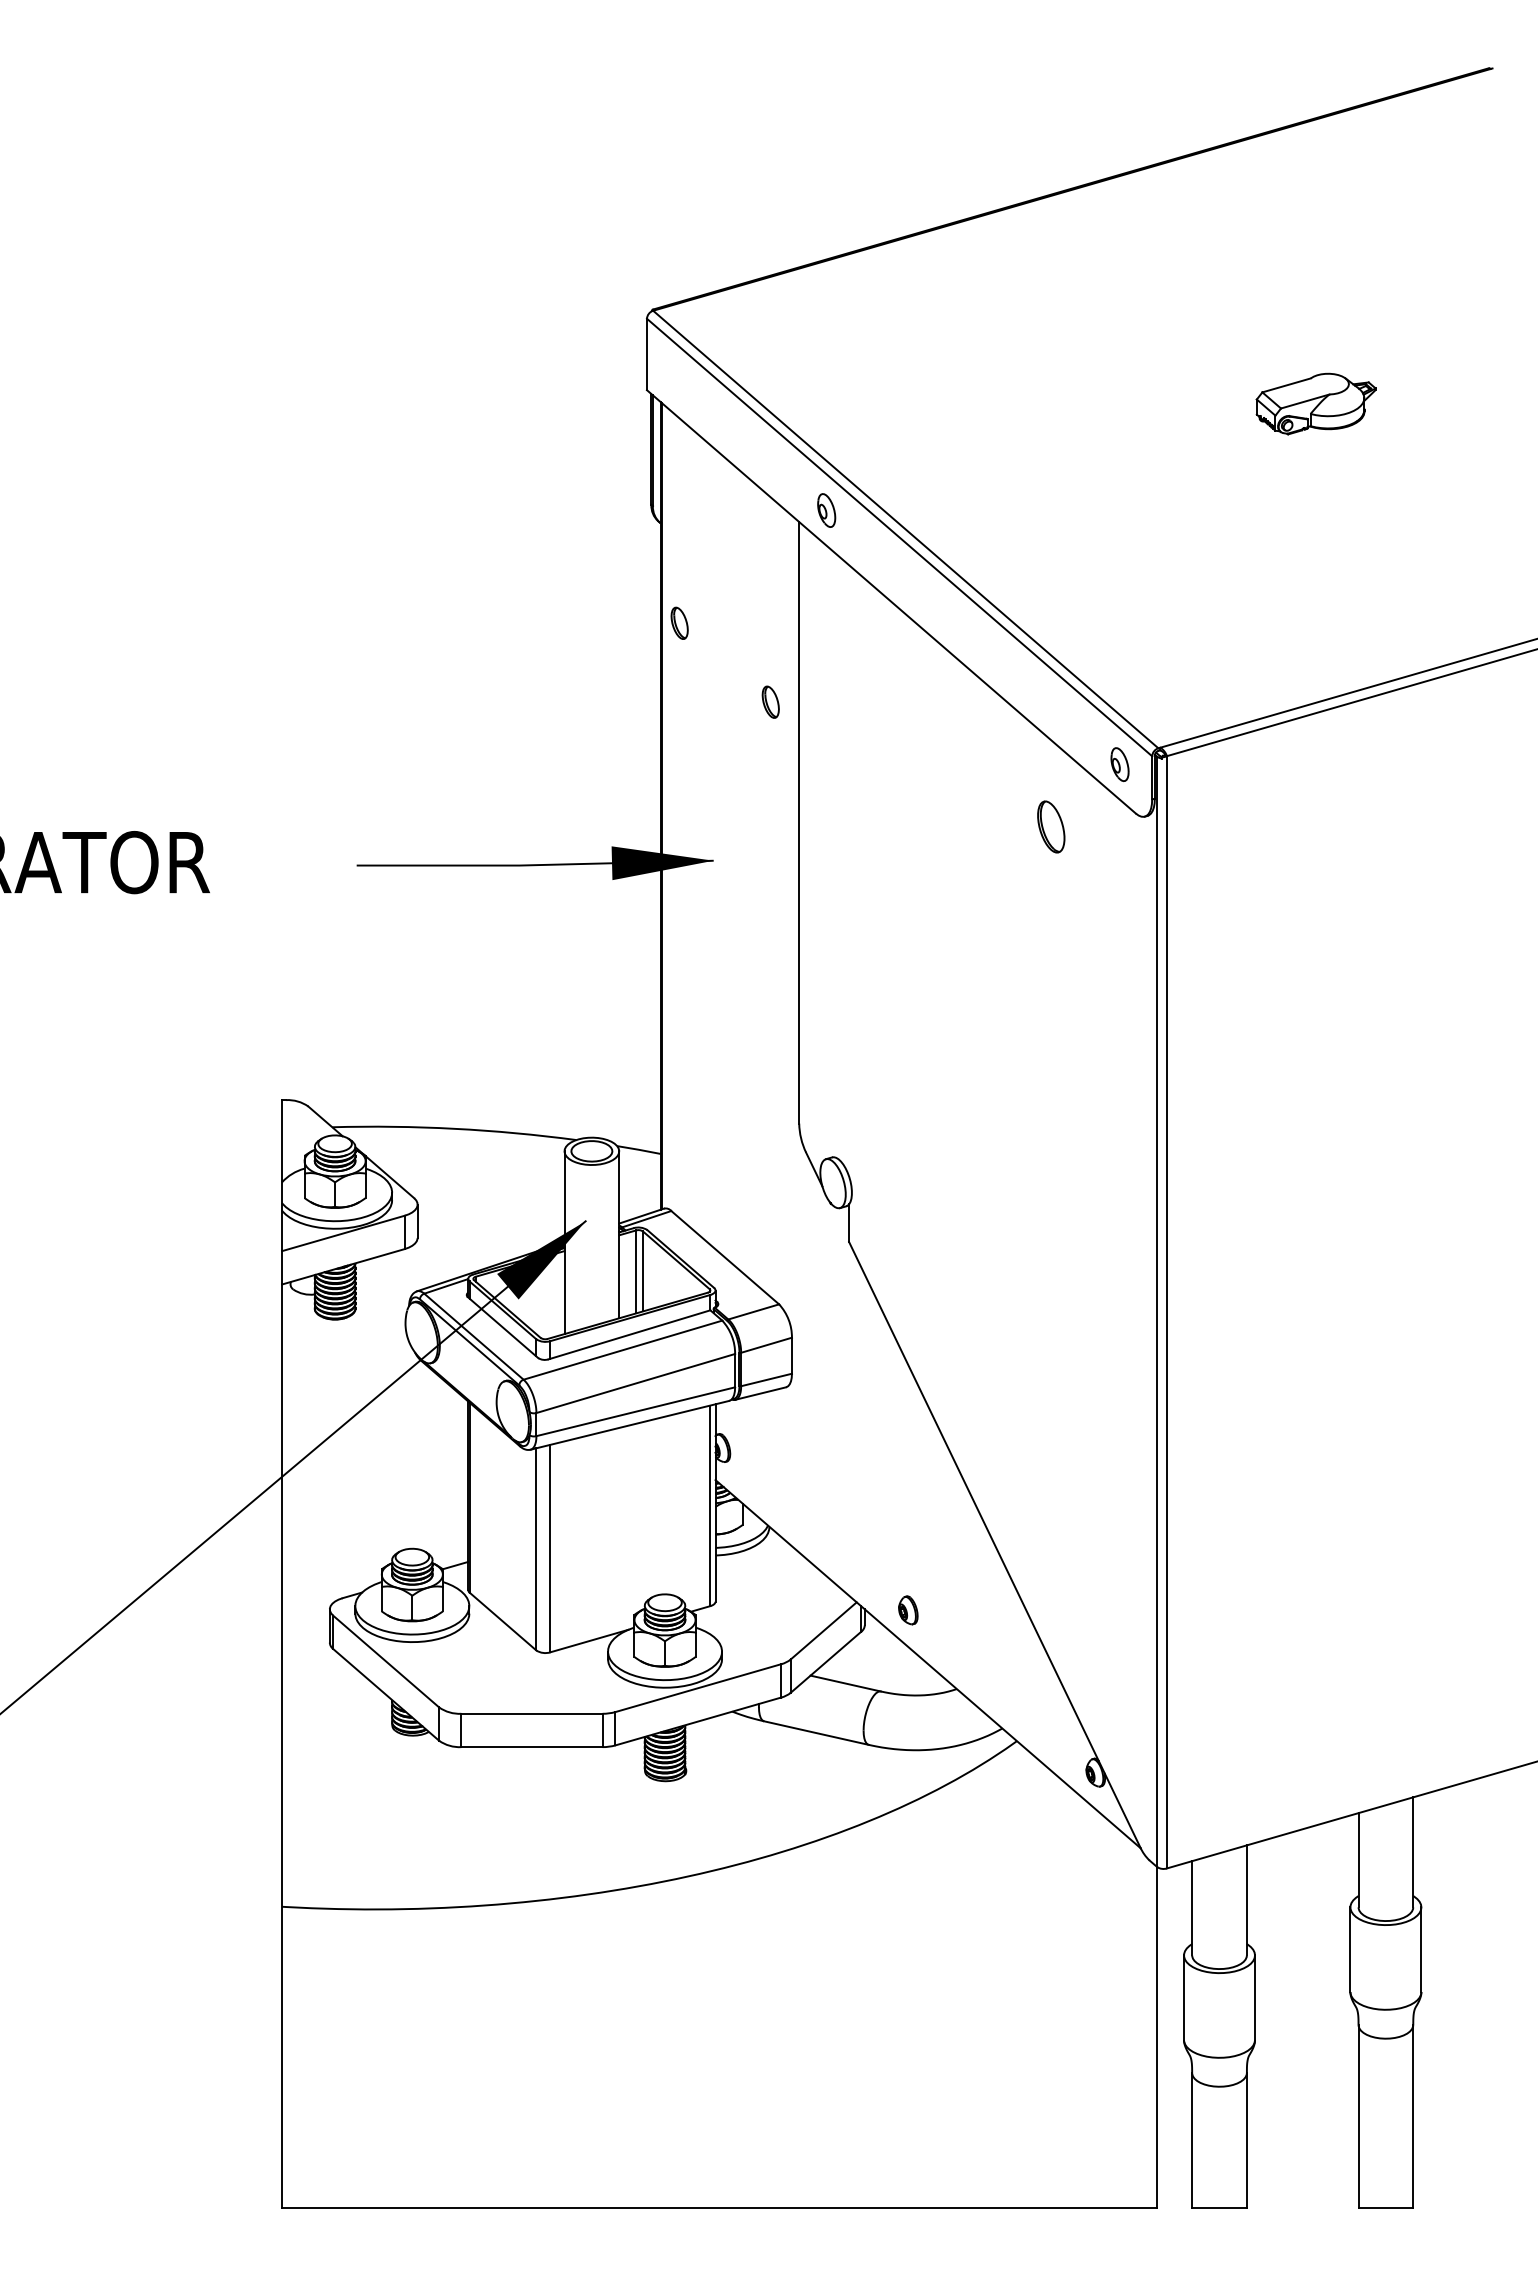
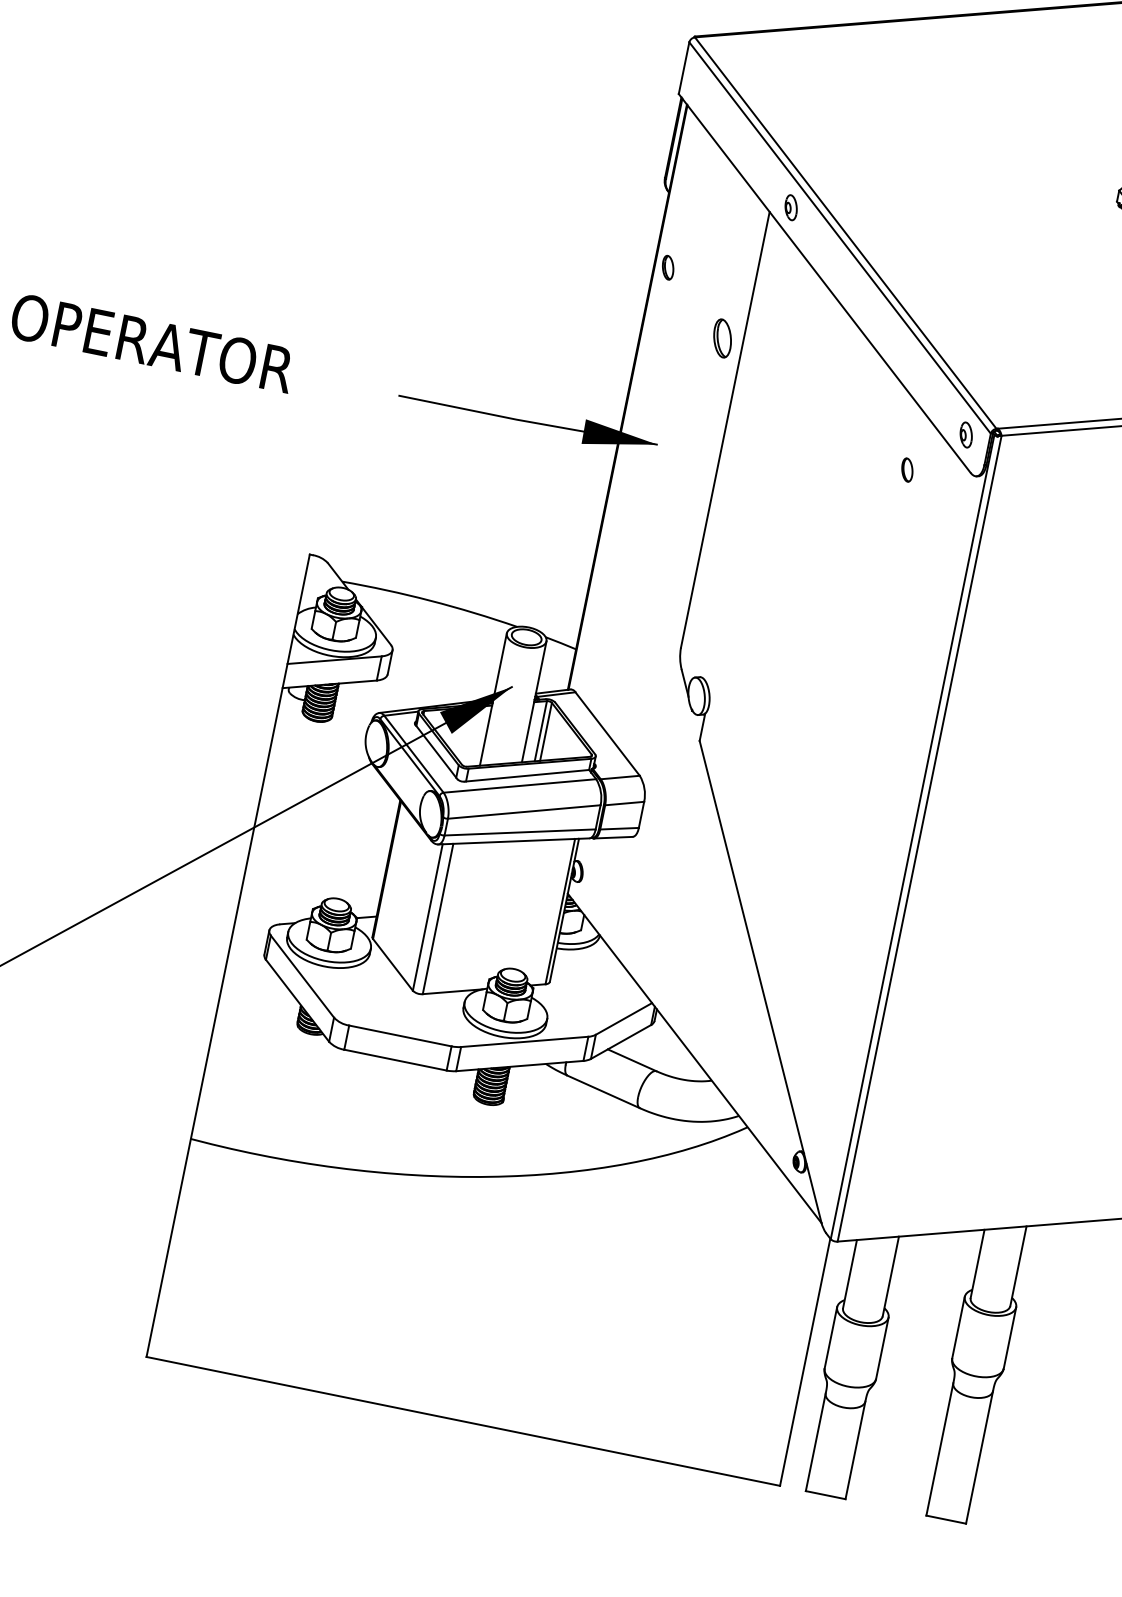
part: (770, 701) -> (722, 337), size x1.6
part: (1051, 826) -> (907, 469), size x0.6
part: (908, 1610) -> (688, 1016), removed

